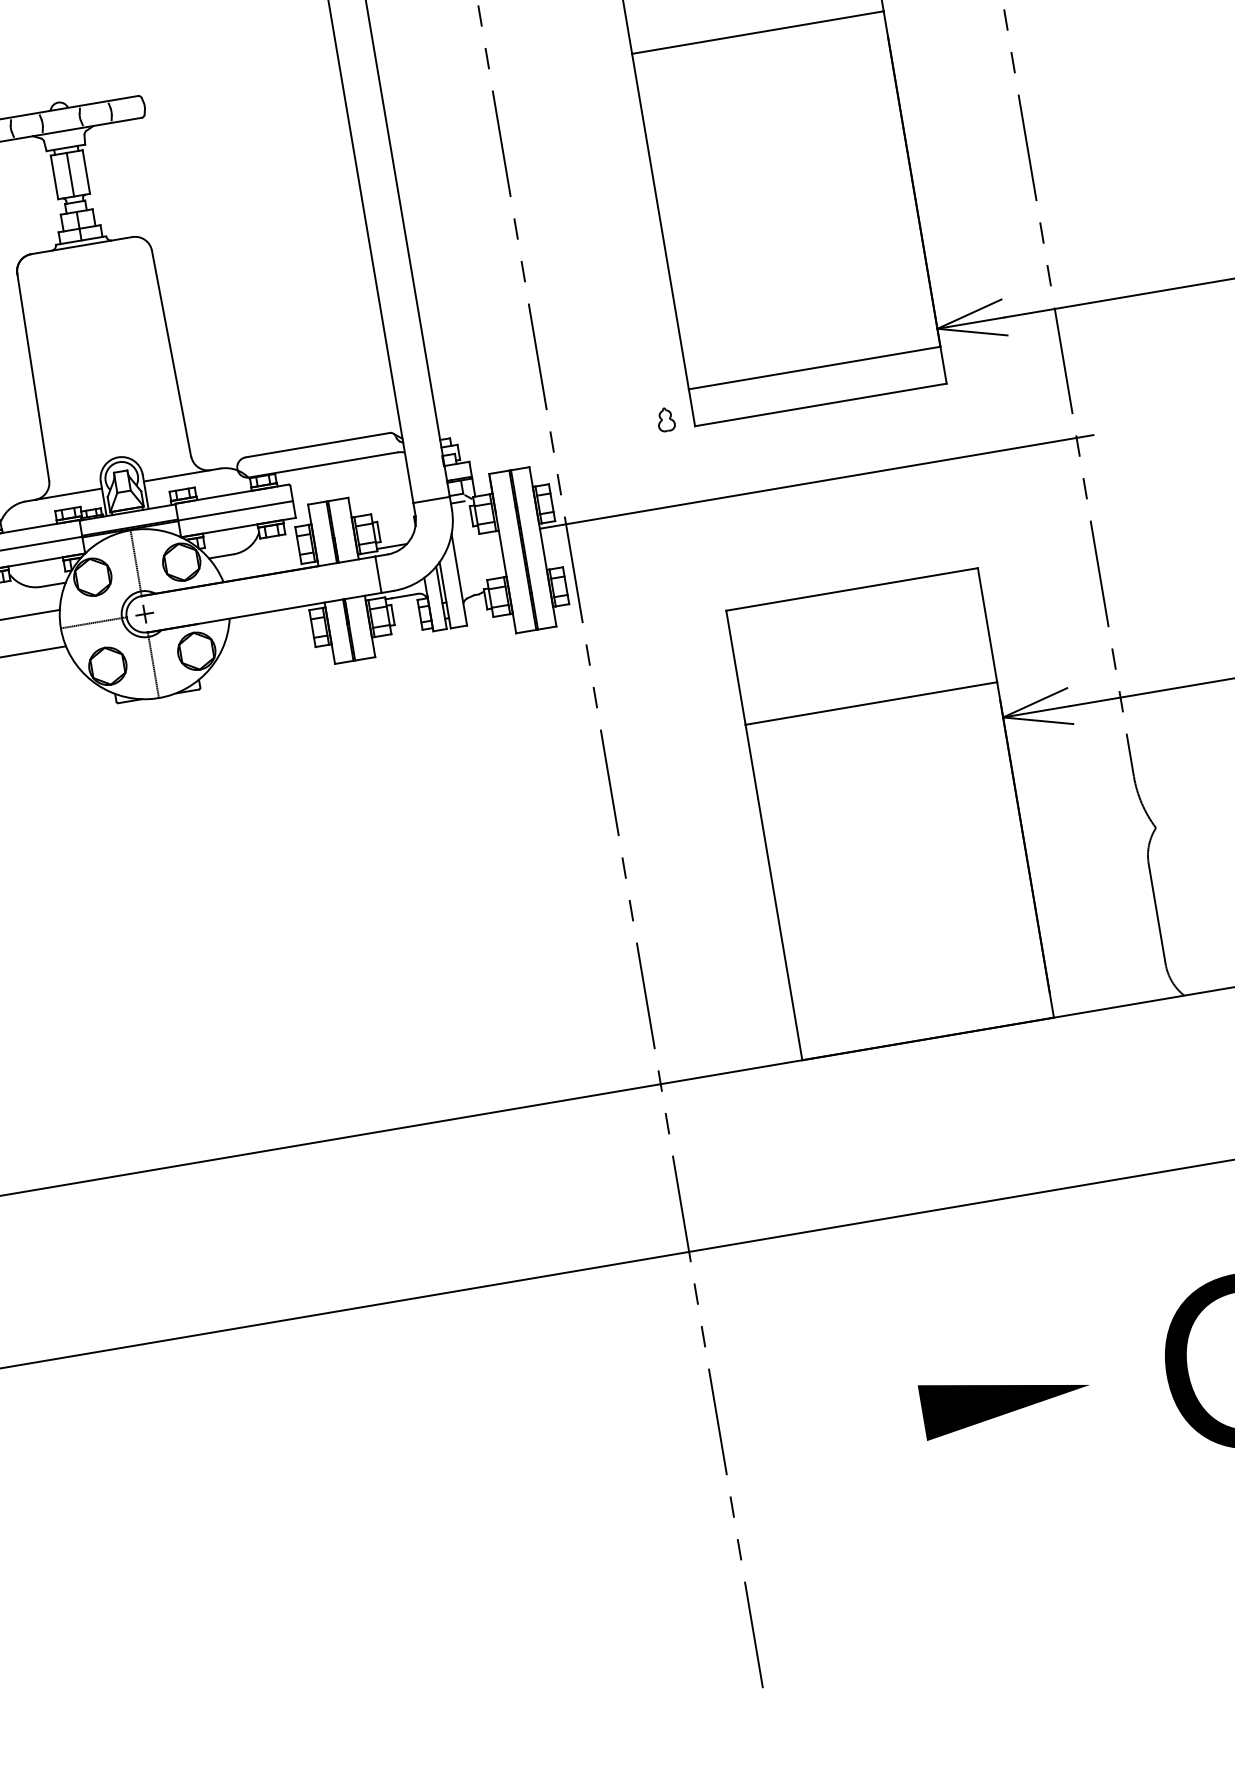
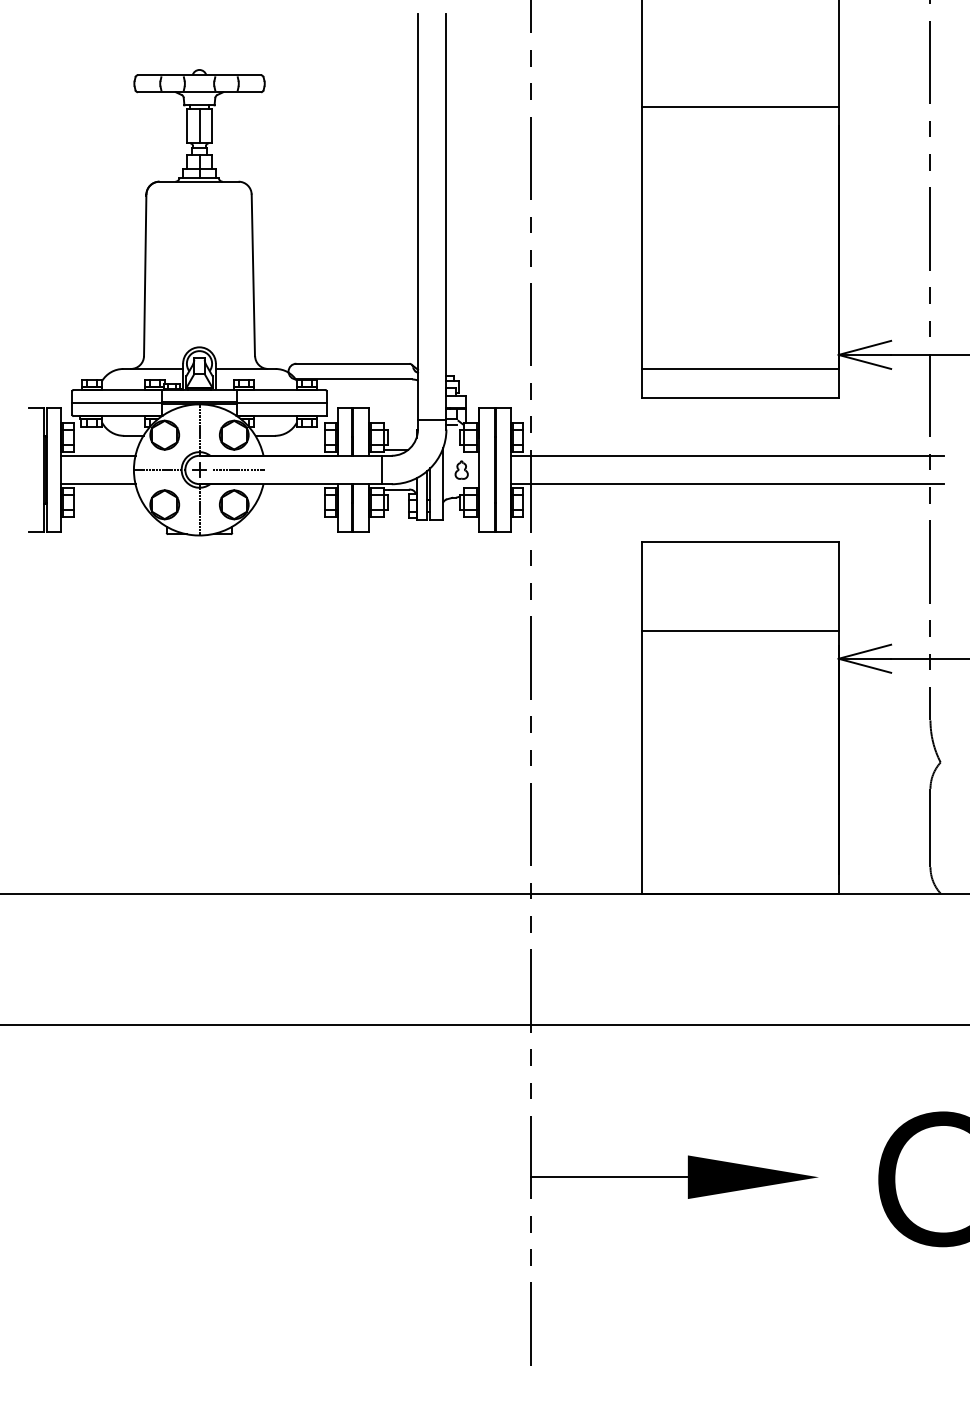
part: (665, 418) -> (461, 469), moved
line: (821, 518) -> (726, 484), added
line: (194, 605) -> (238, 469), added
line: (822, 1430) -> (609, 1177), added

